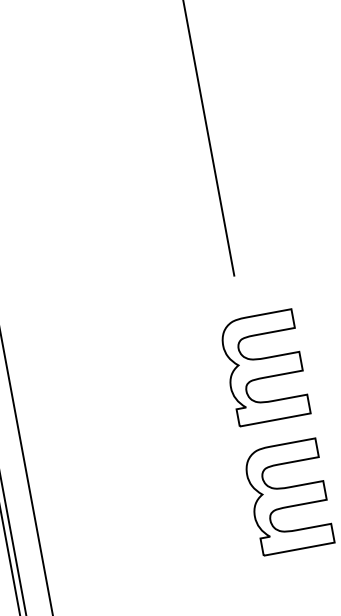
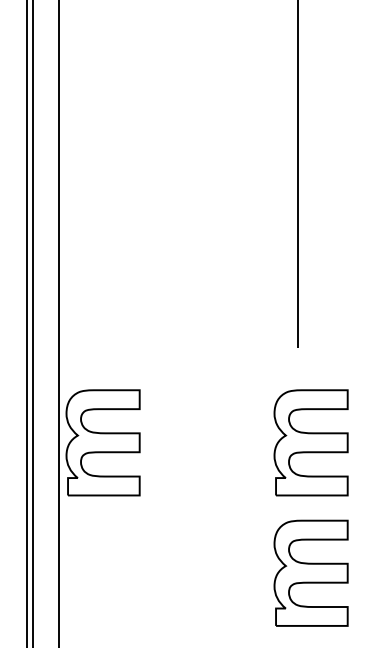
part: (58, 405) -> (102, 442), added

